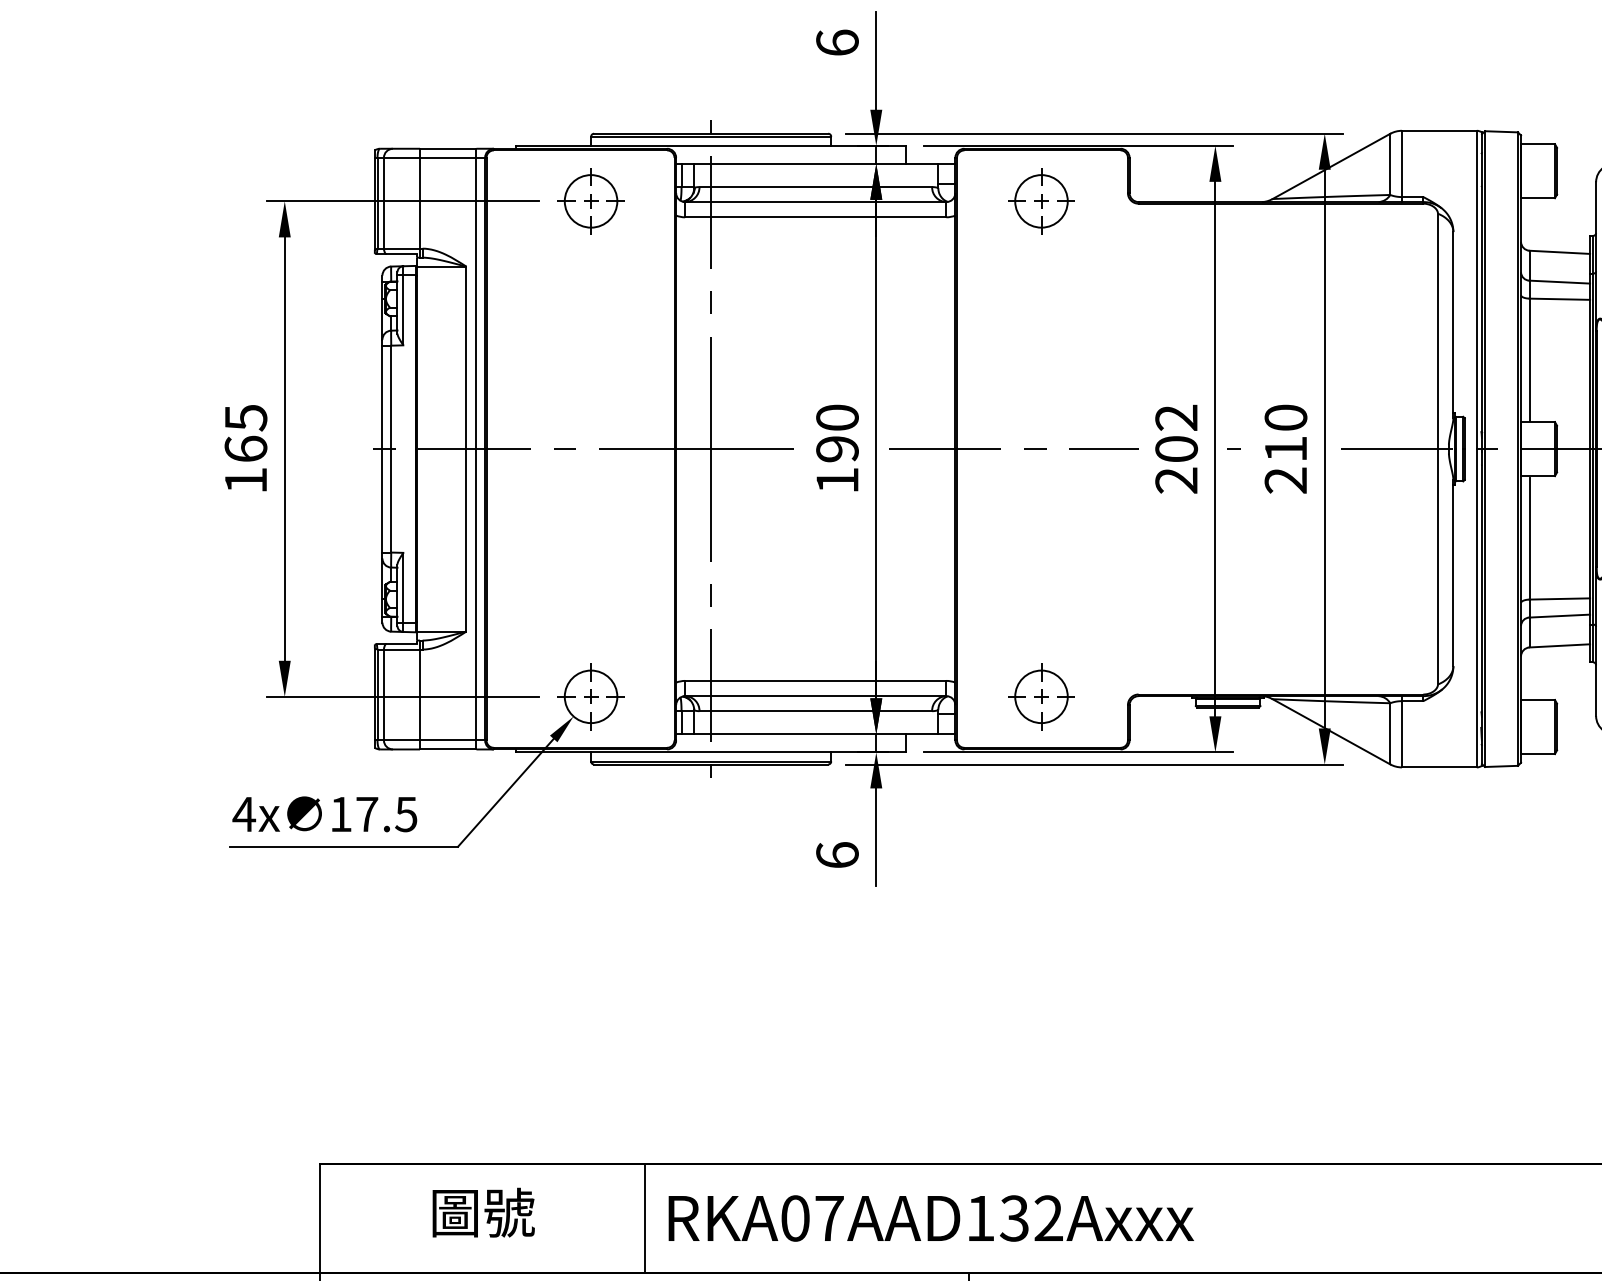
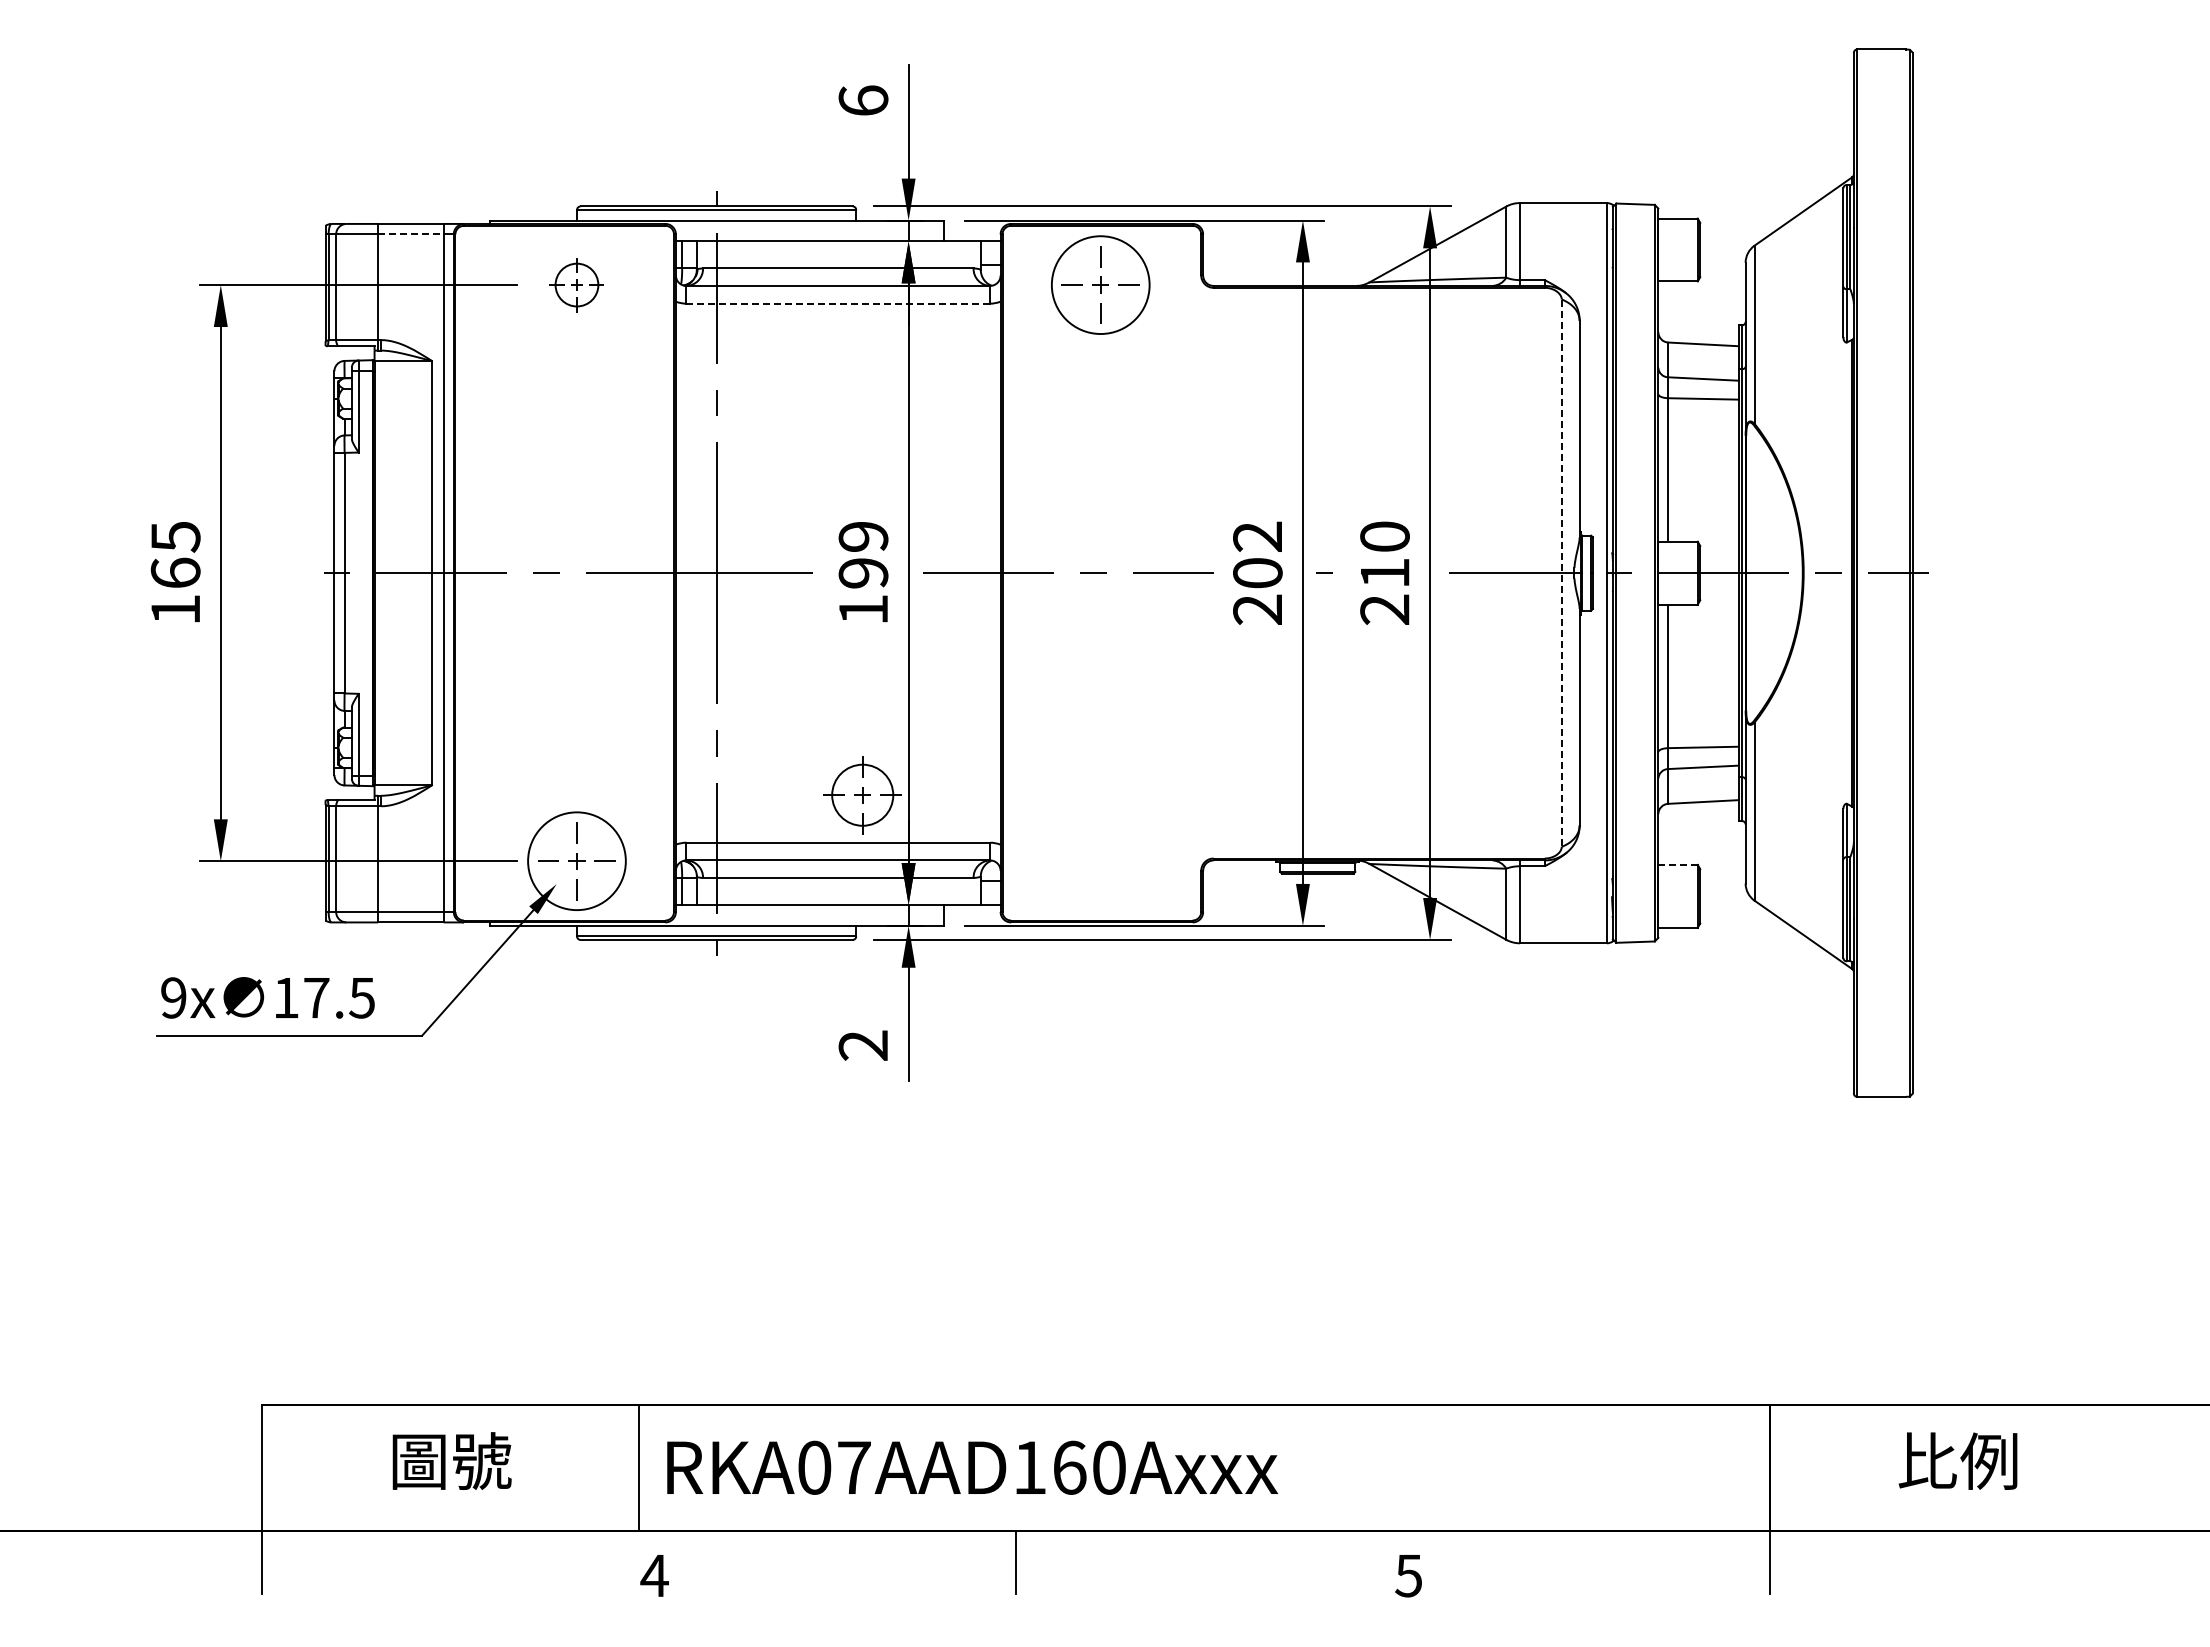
line: (447, 157) -> (410, 234), solid -> dashed
part: (590, 200) -> (576, 284), size x0.7
circle: (1041, 200) -> (1100, 284), size x1.6
line: (815, 217) -> (838, 303), solid -> dashed
text: (837, 417) -> (863, 536), 190 -> 199
line: (1437, 449) -> (1561, 573), solid -> dashed
circle: (590, 696) -> (576, 860), size x1.6
part: (1041, 697) -> (862, 795), moved
line: (1538, 699) -> (1678, 864), solid -> dashed
text: (244, 814) -> (173, 997), 4x -> 9x
text: (837, 855) -> (863, 1045), 6 -> 2
text: (1030, 1218) -> (1088, 1467), RKA07AAD132Axxx -> RKA07AAD160Axxx

